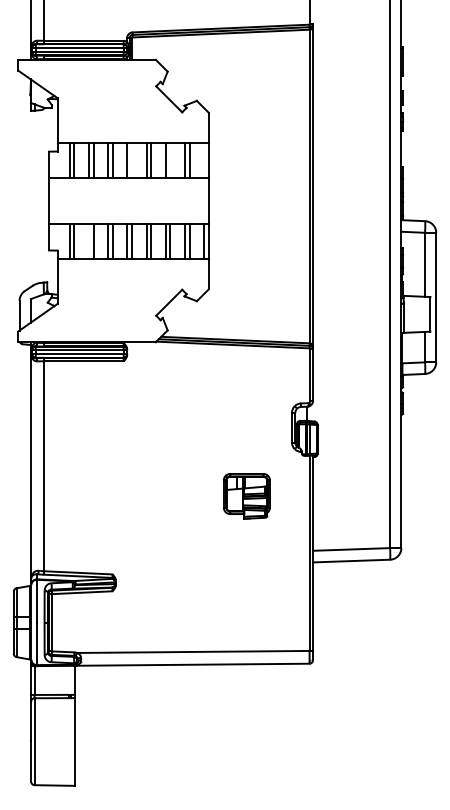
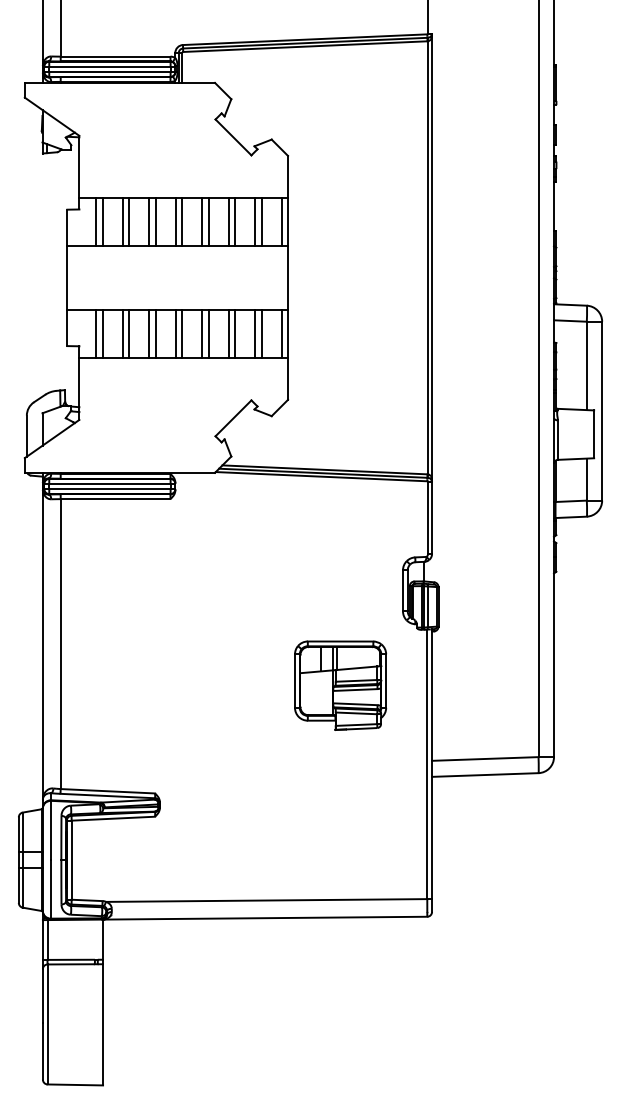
line: (132, 160) -> (182, 221), added
line: (170, 160) -> (235, 221), added
line: (203, 160) -> (281, 221), added
line: (88, 241) -> (122, 333), added
part: (246, 496) -> (340, 685), size x1.43

